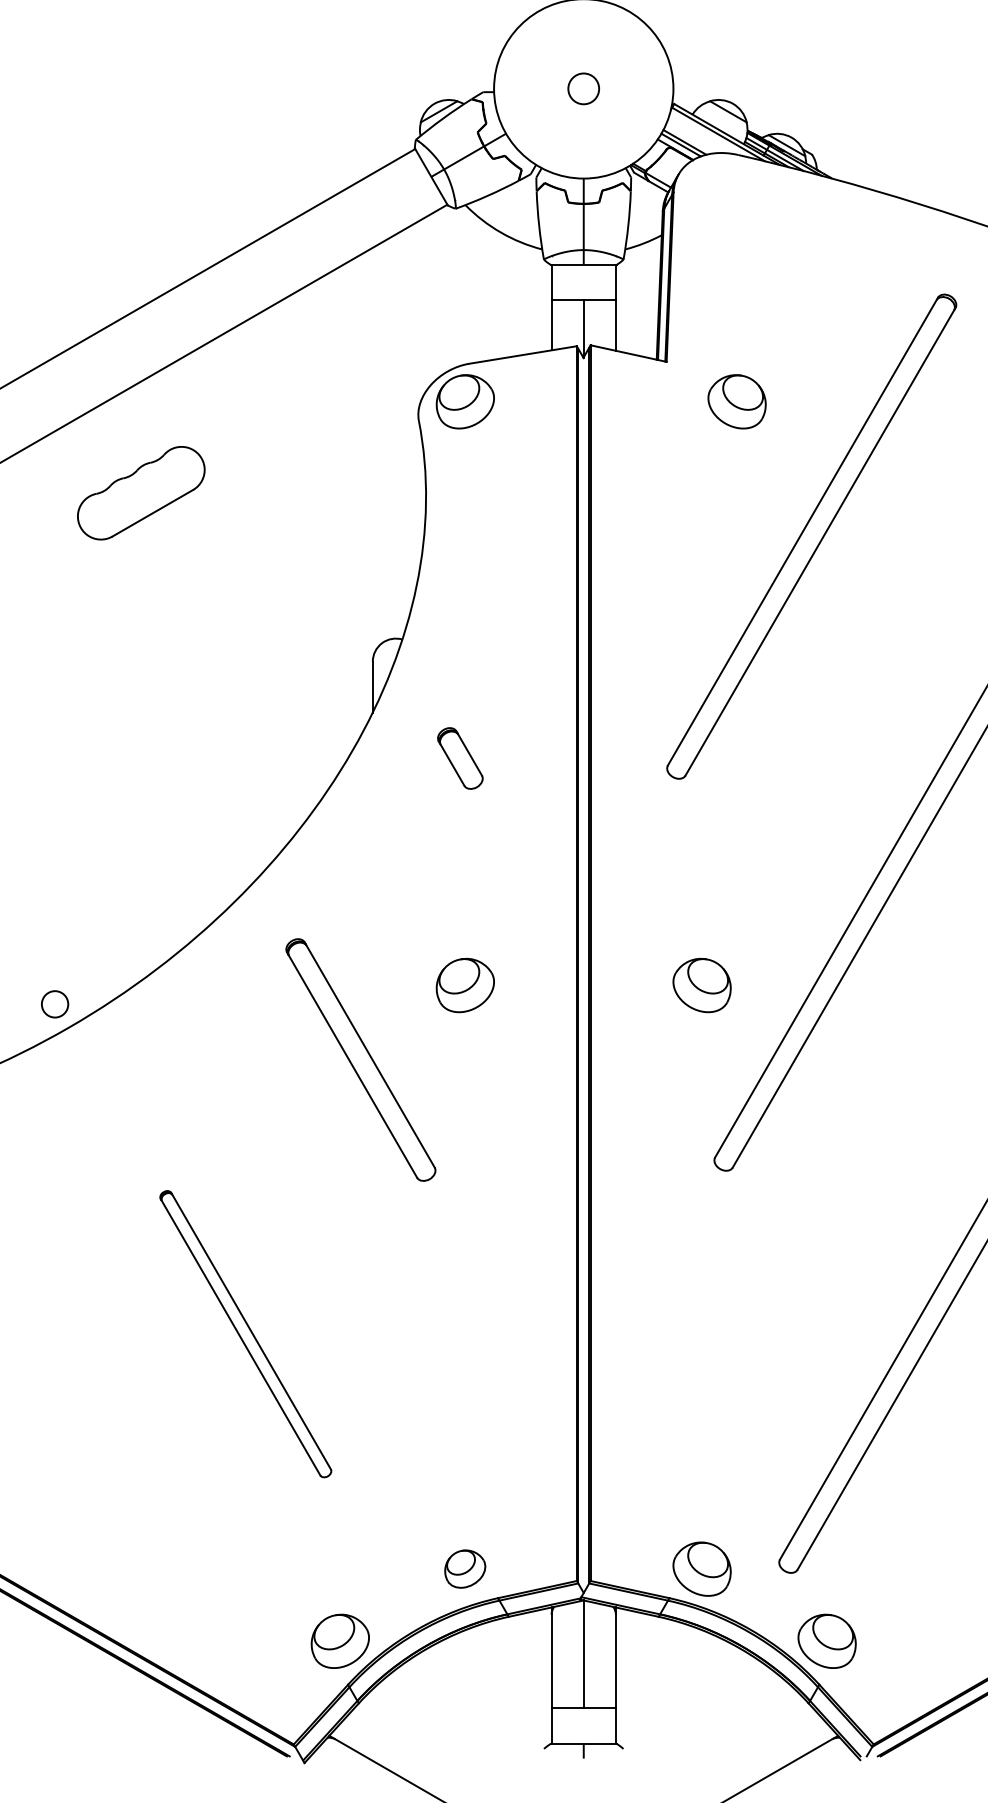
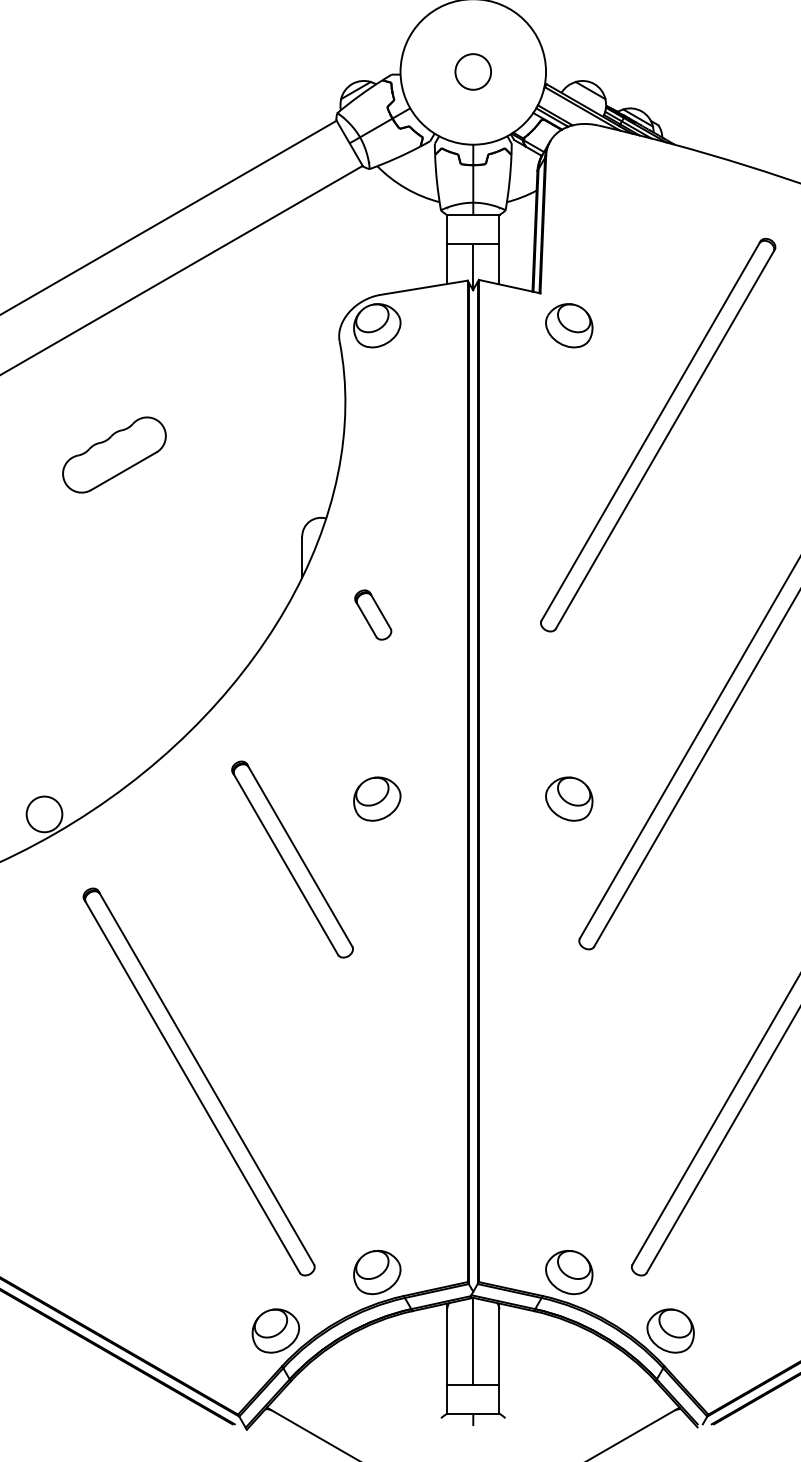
circle: (583, 88) -> (473, 71), size x1.43
part: (736, 401) -> (568, 325), moved
part: (141, 493) -> (114, 455), moved
circle: (55, 1004) -> (44, 814), size x1.67
part: (245, 1333) -> (198, 1081), size x1.67
part: (464, 1568) -> (376, 1271), size x1.43

